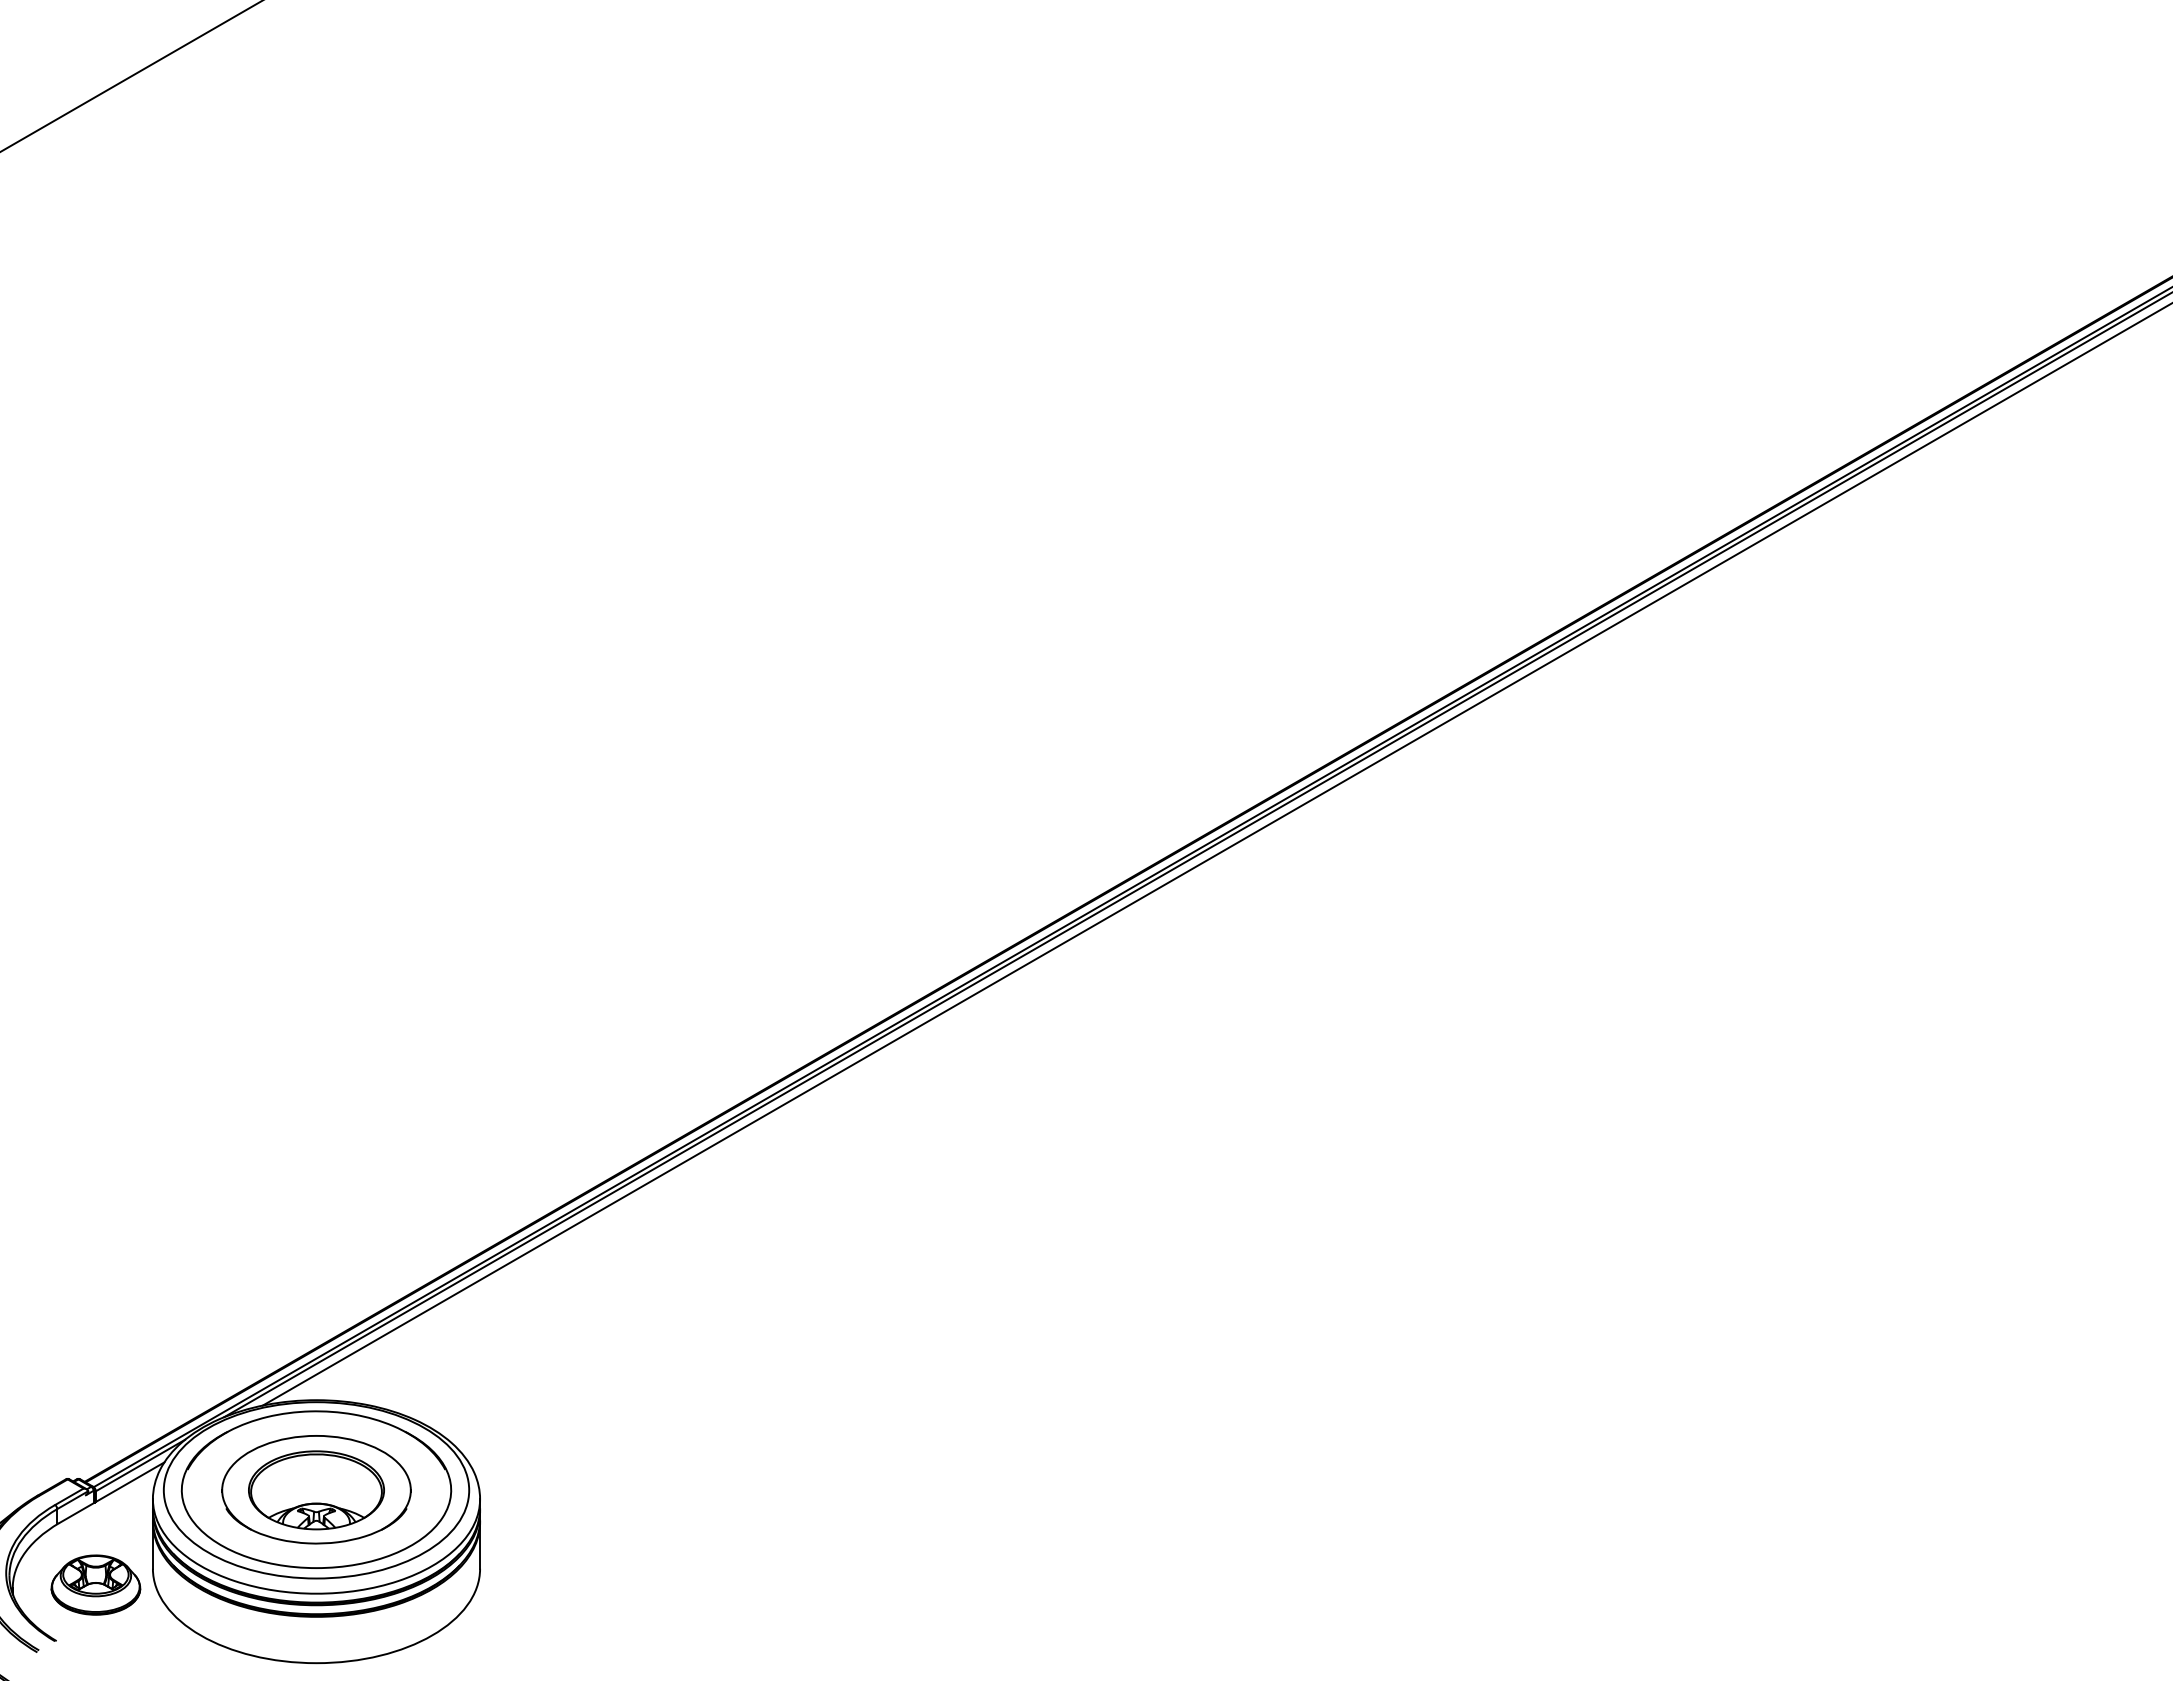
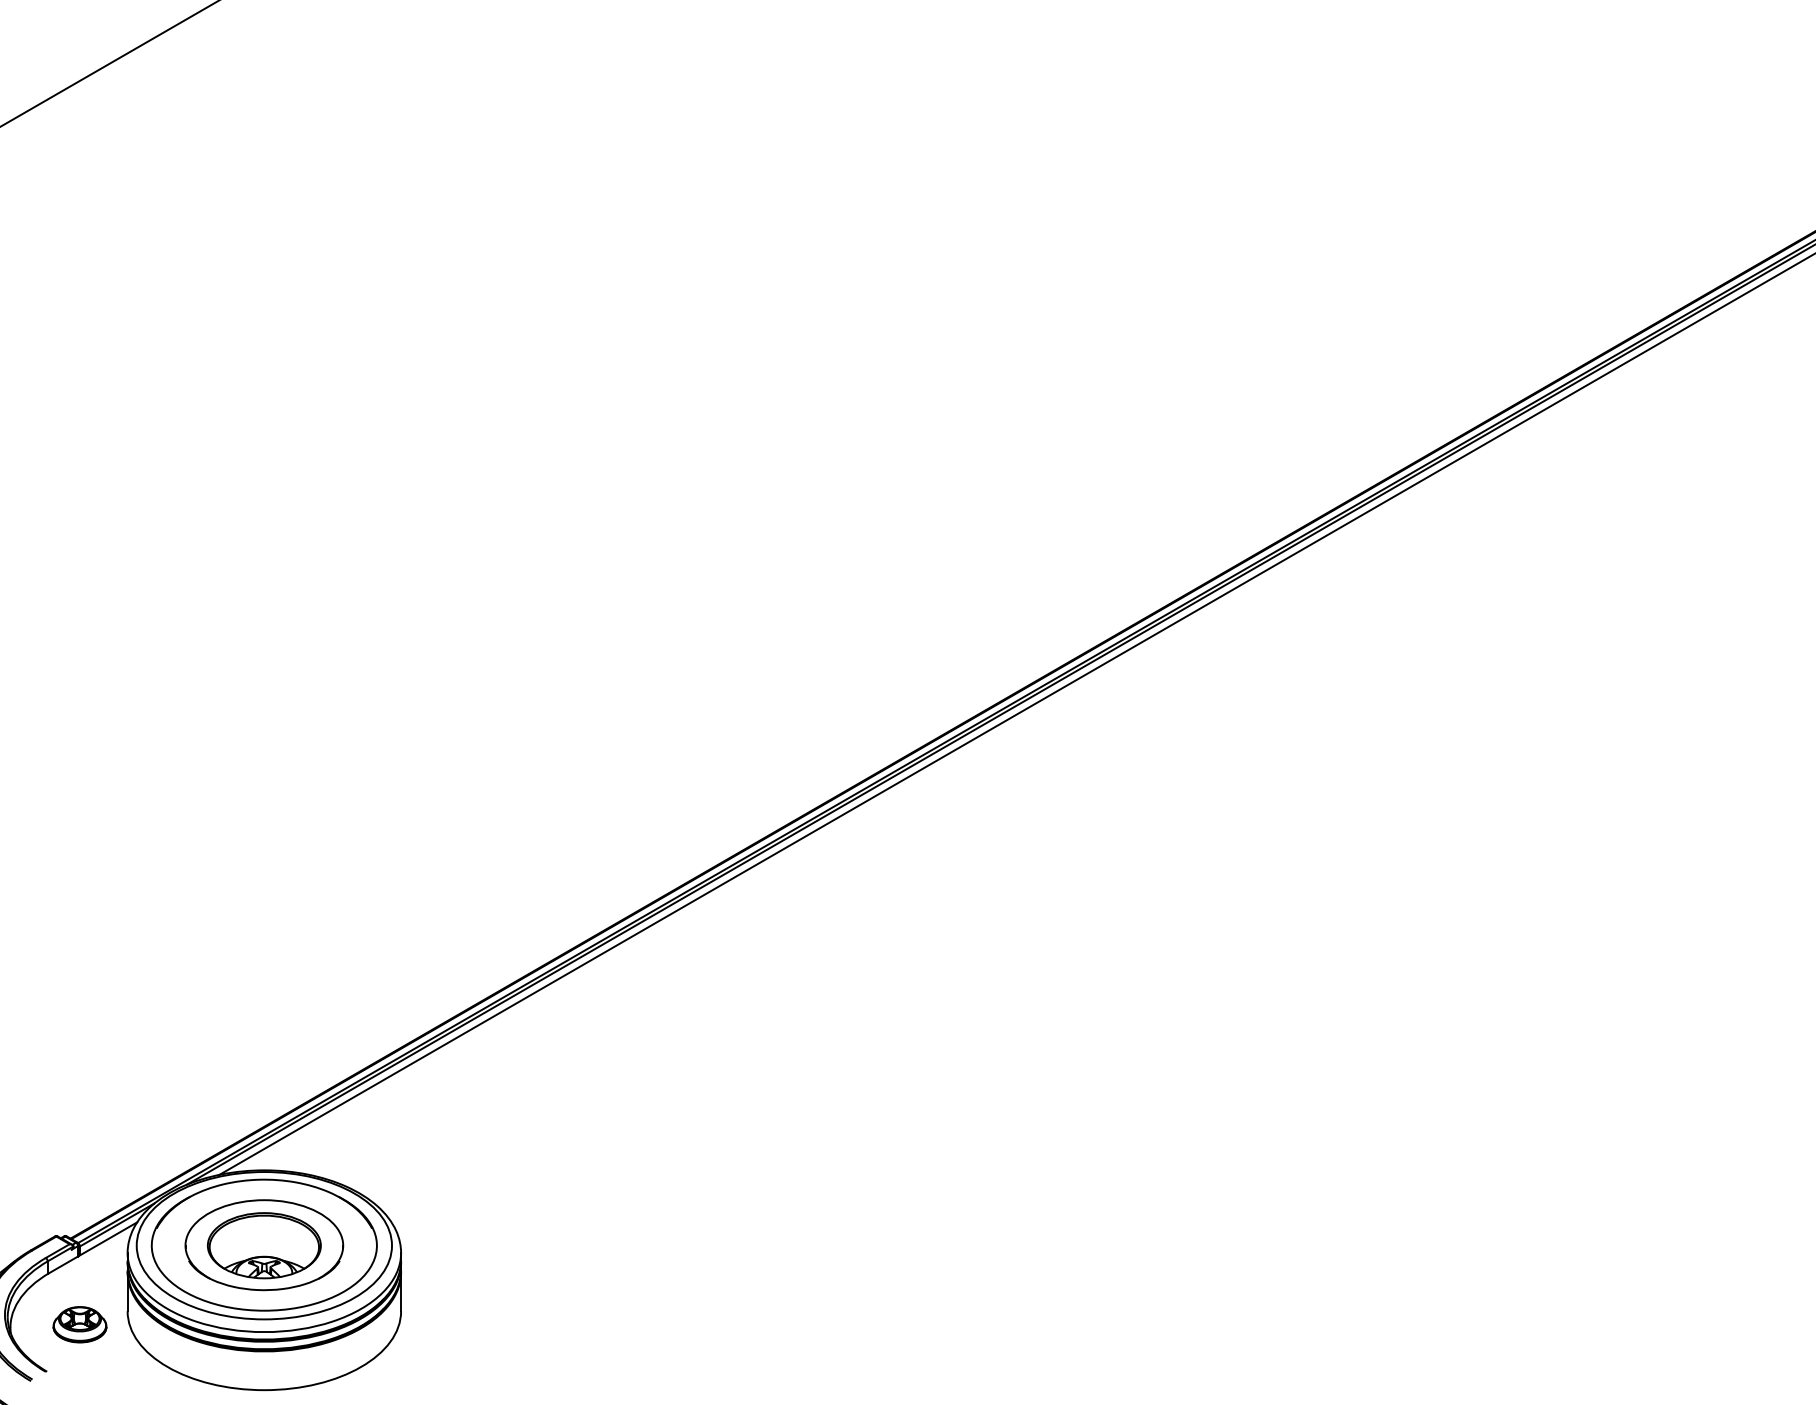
part: (95, 1584) -> (79, 1324), size x0.71

